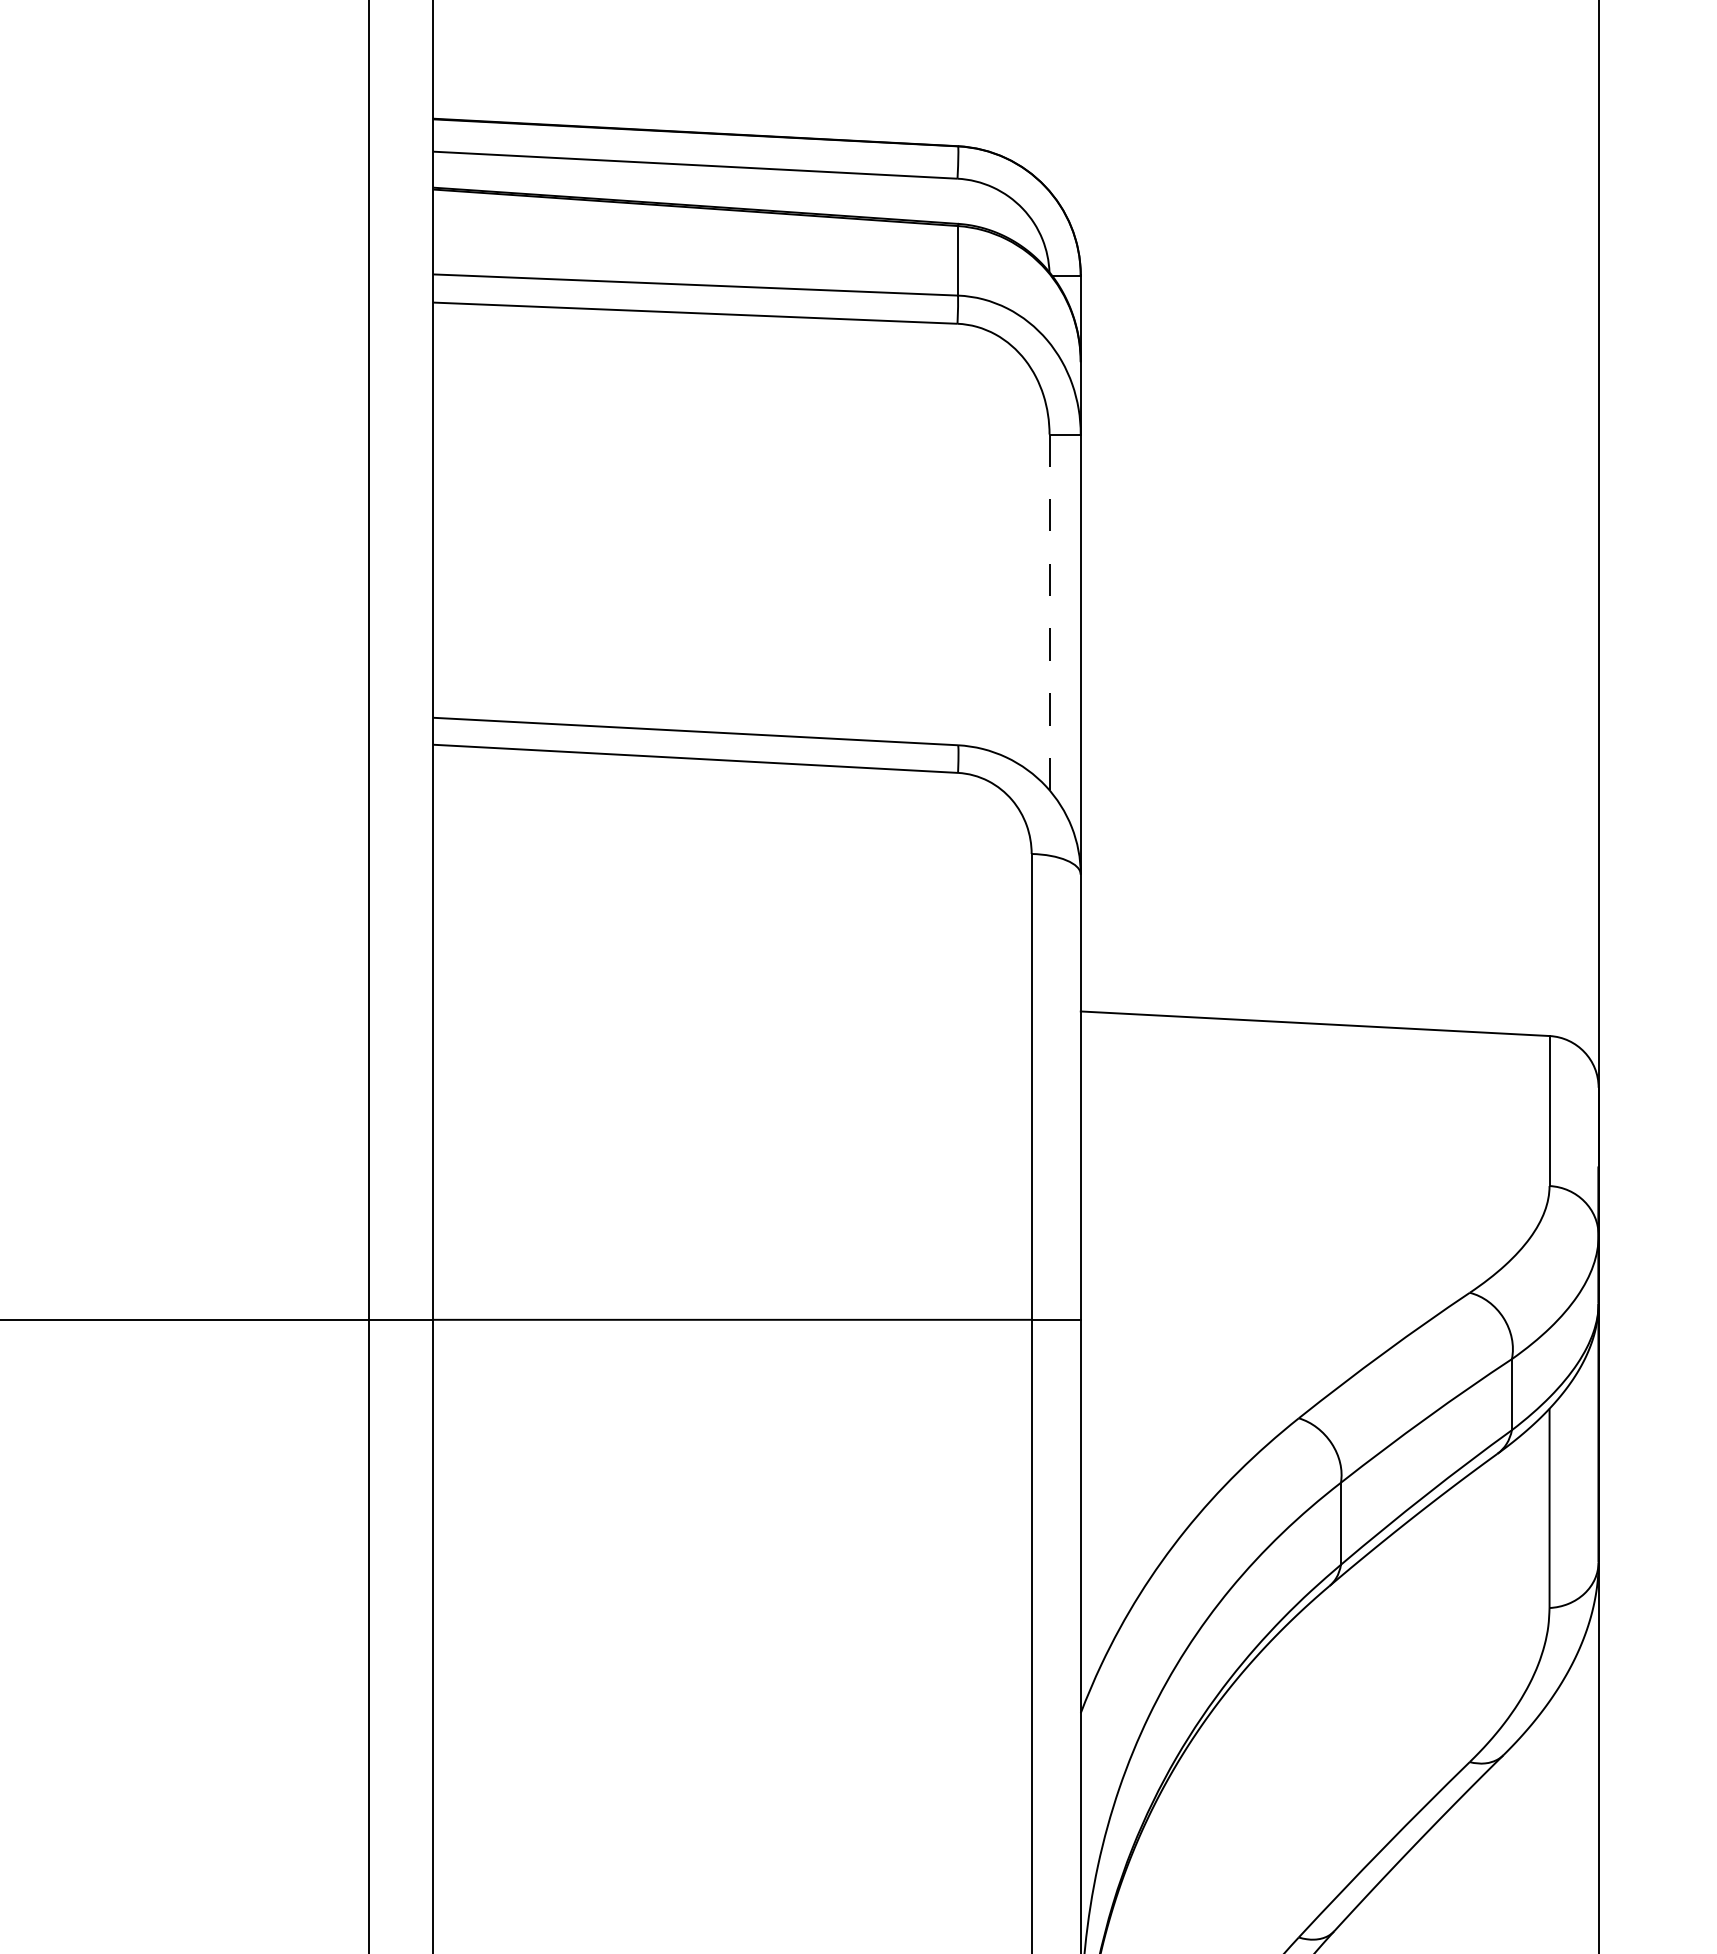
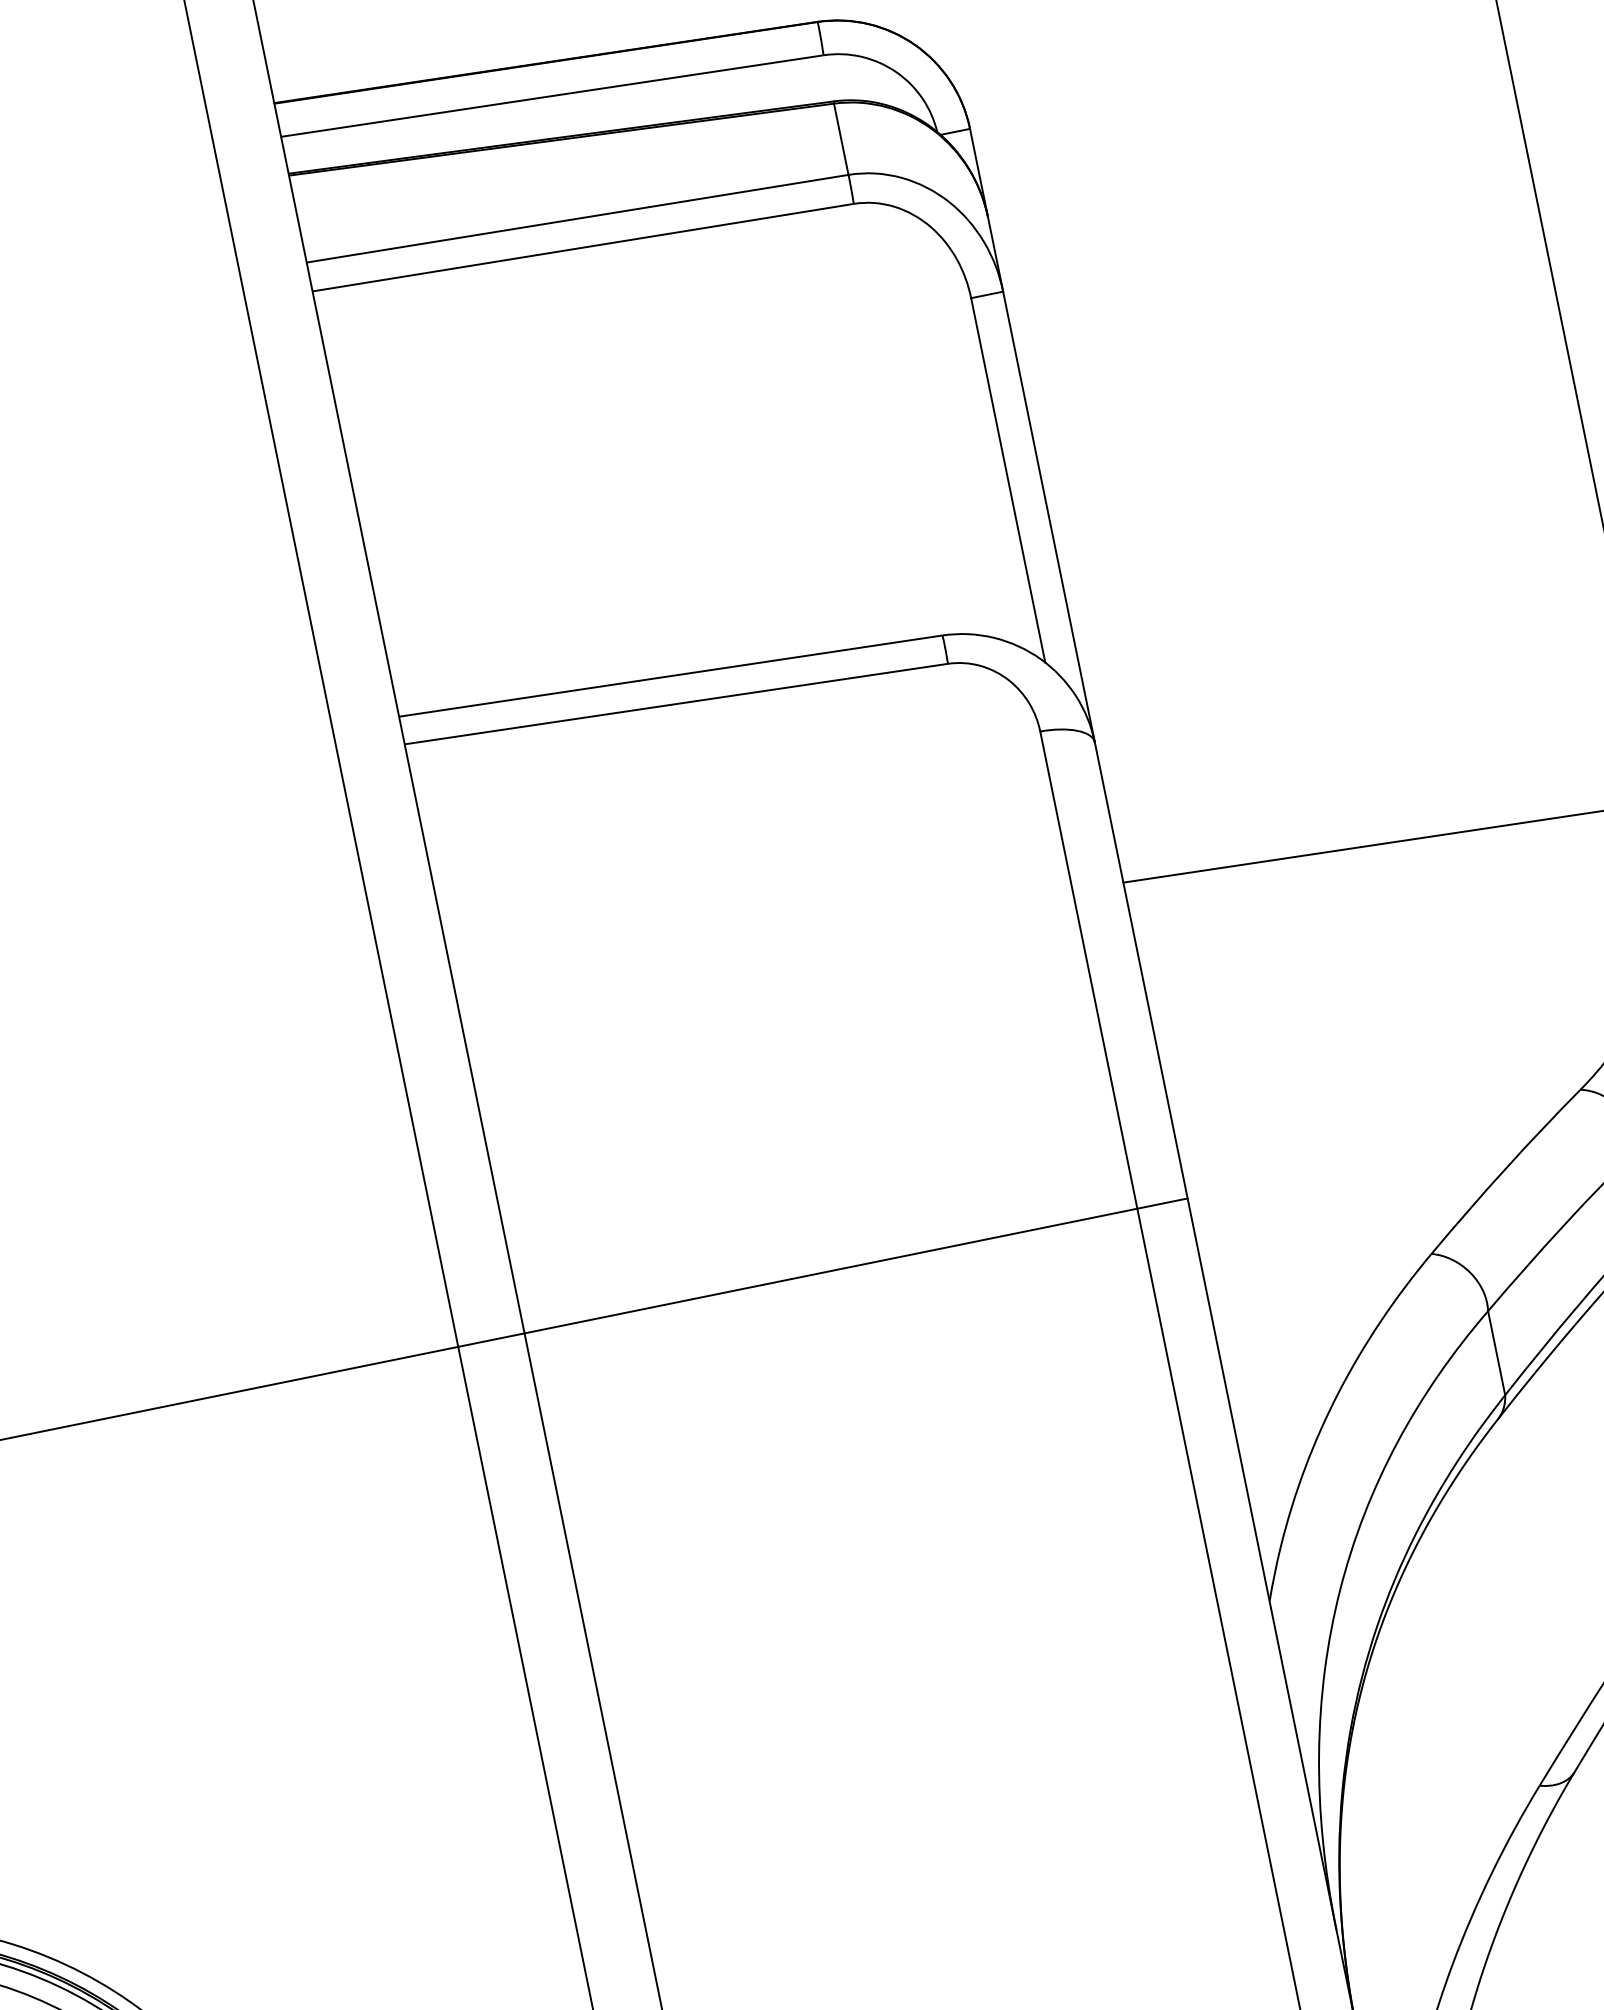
line: (1049, 612) -> (1008, 480), dashed -> solid

